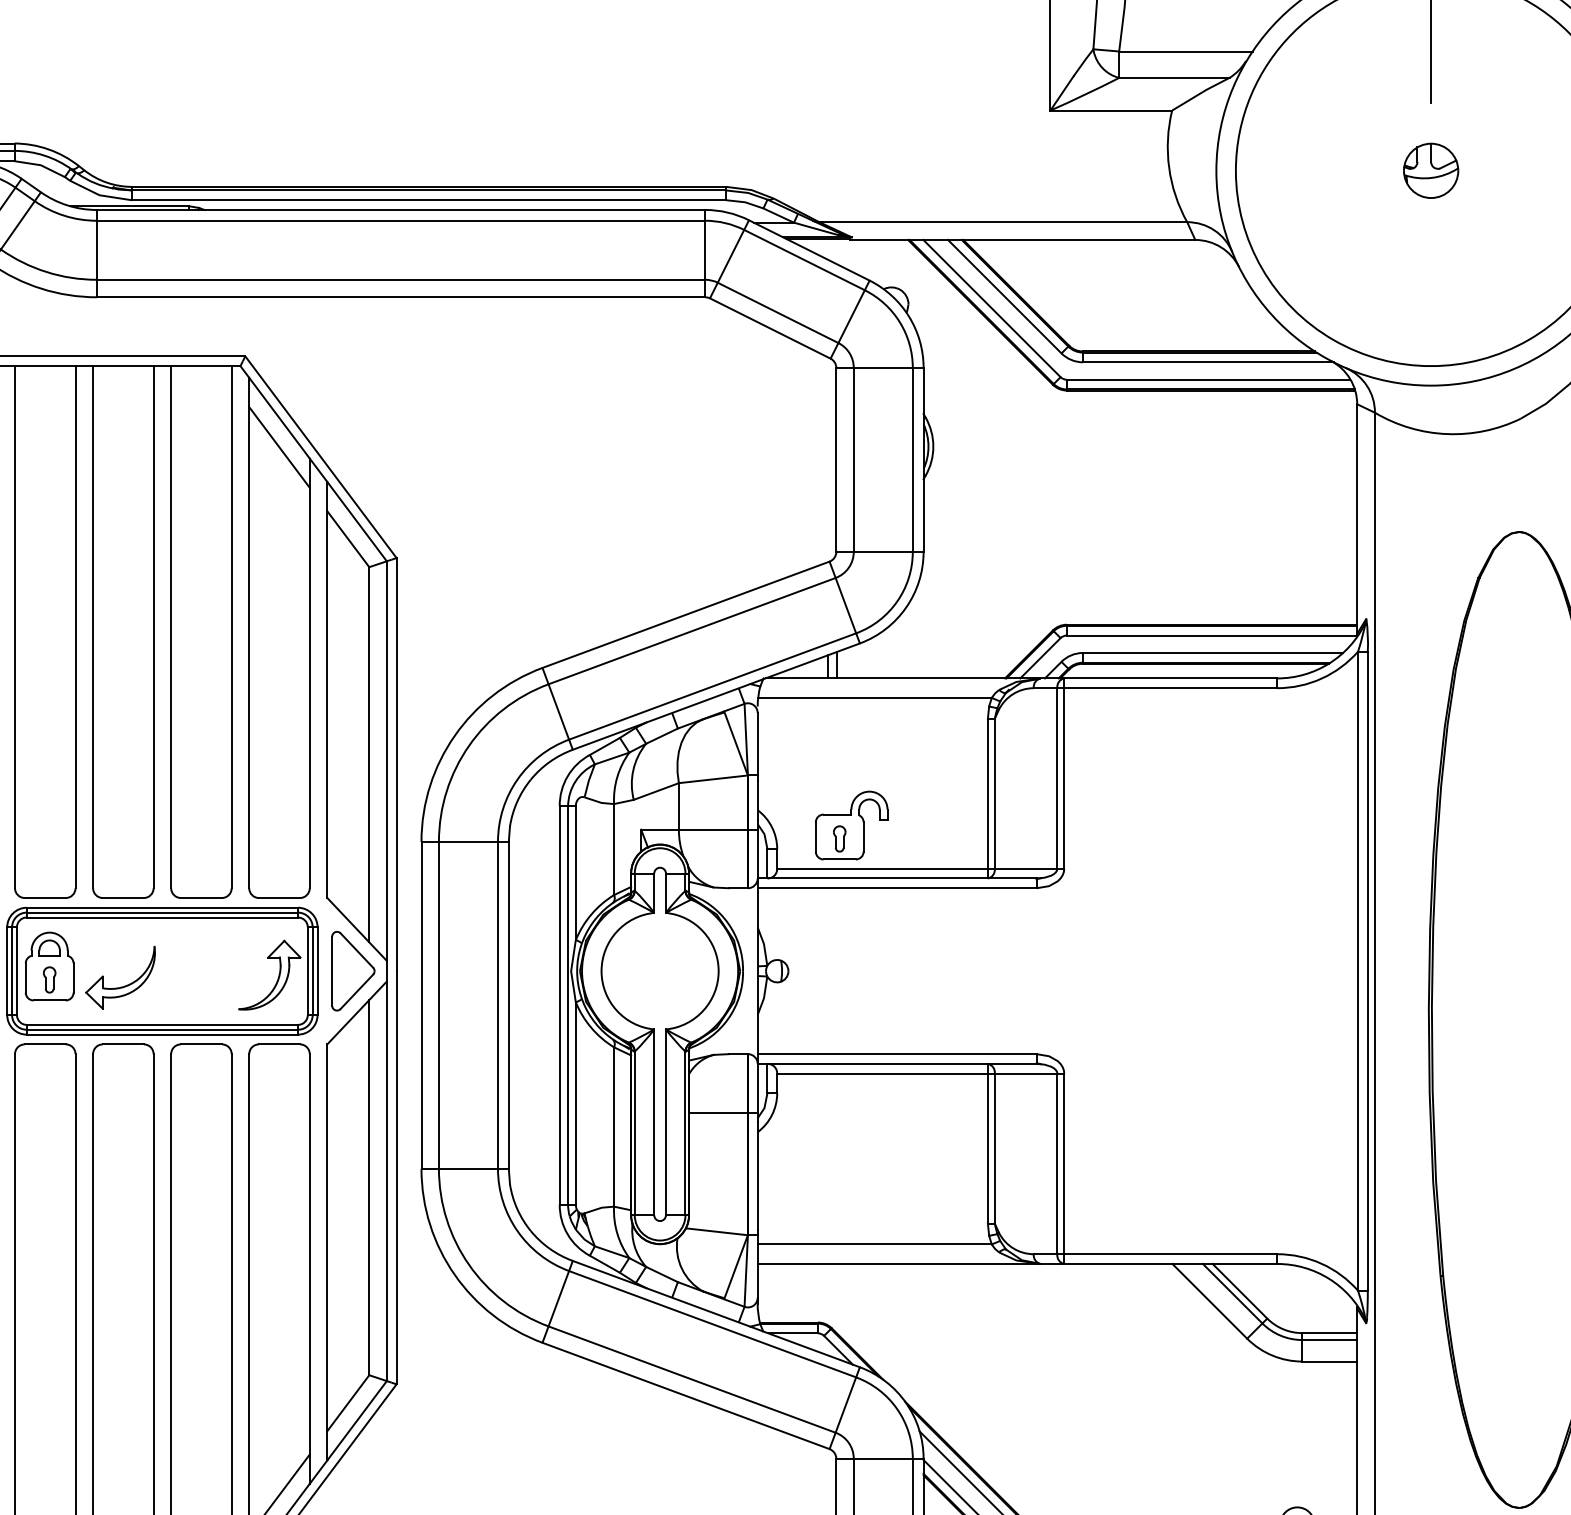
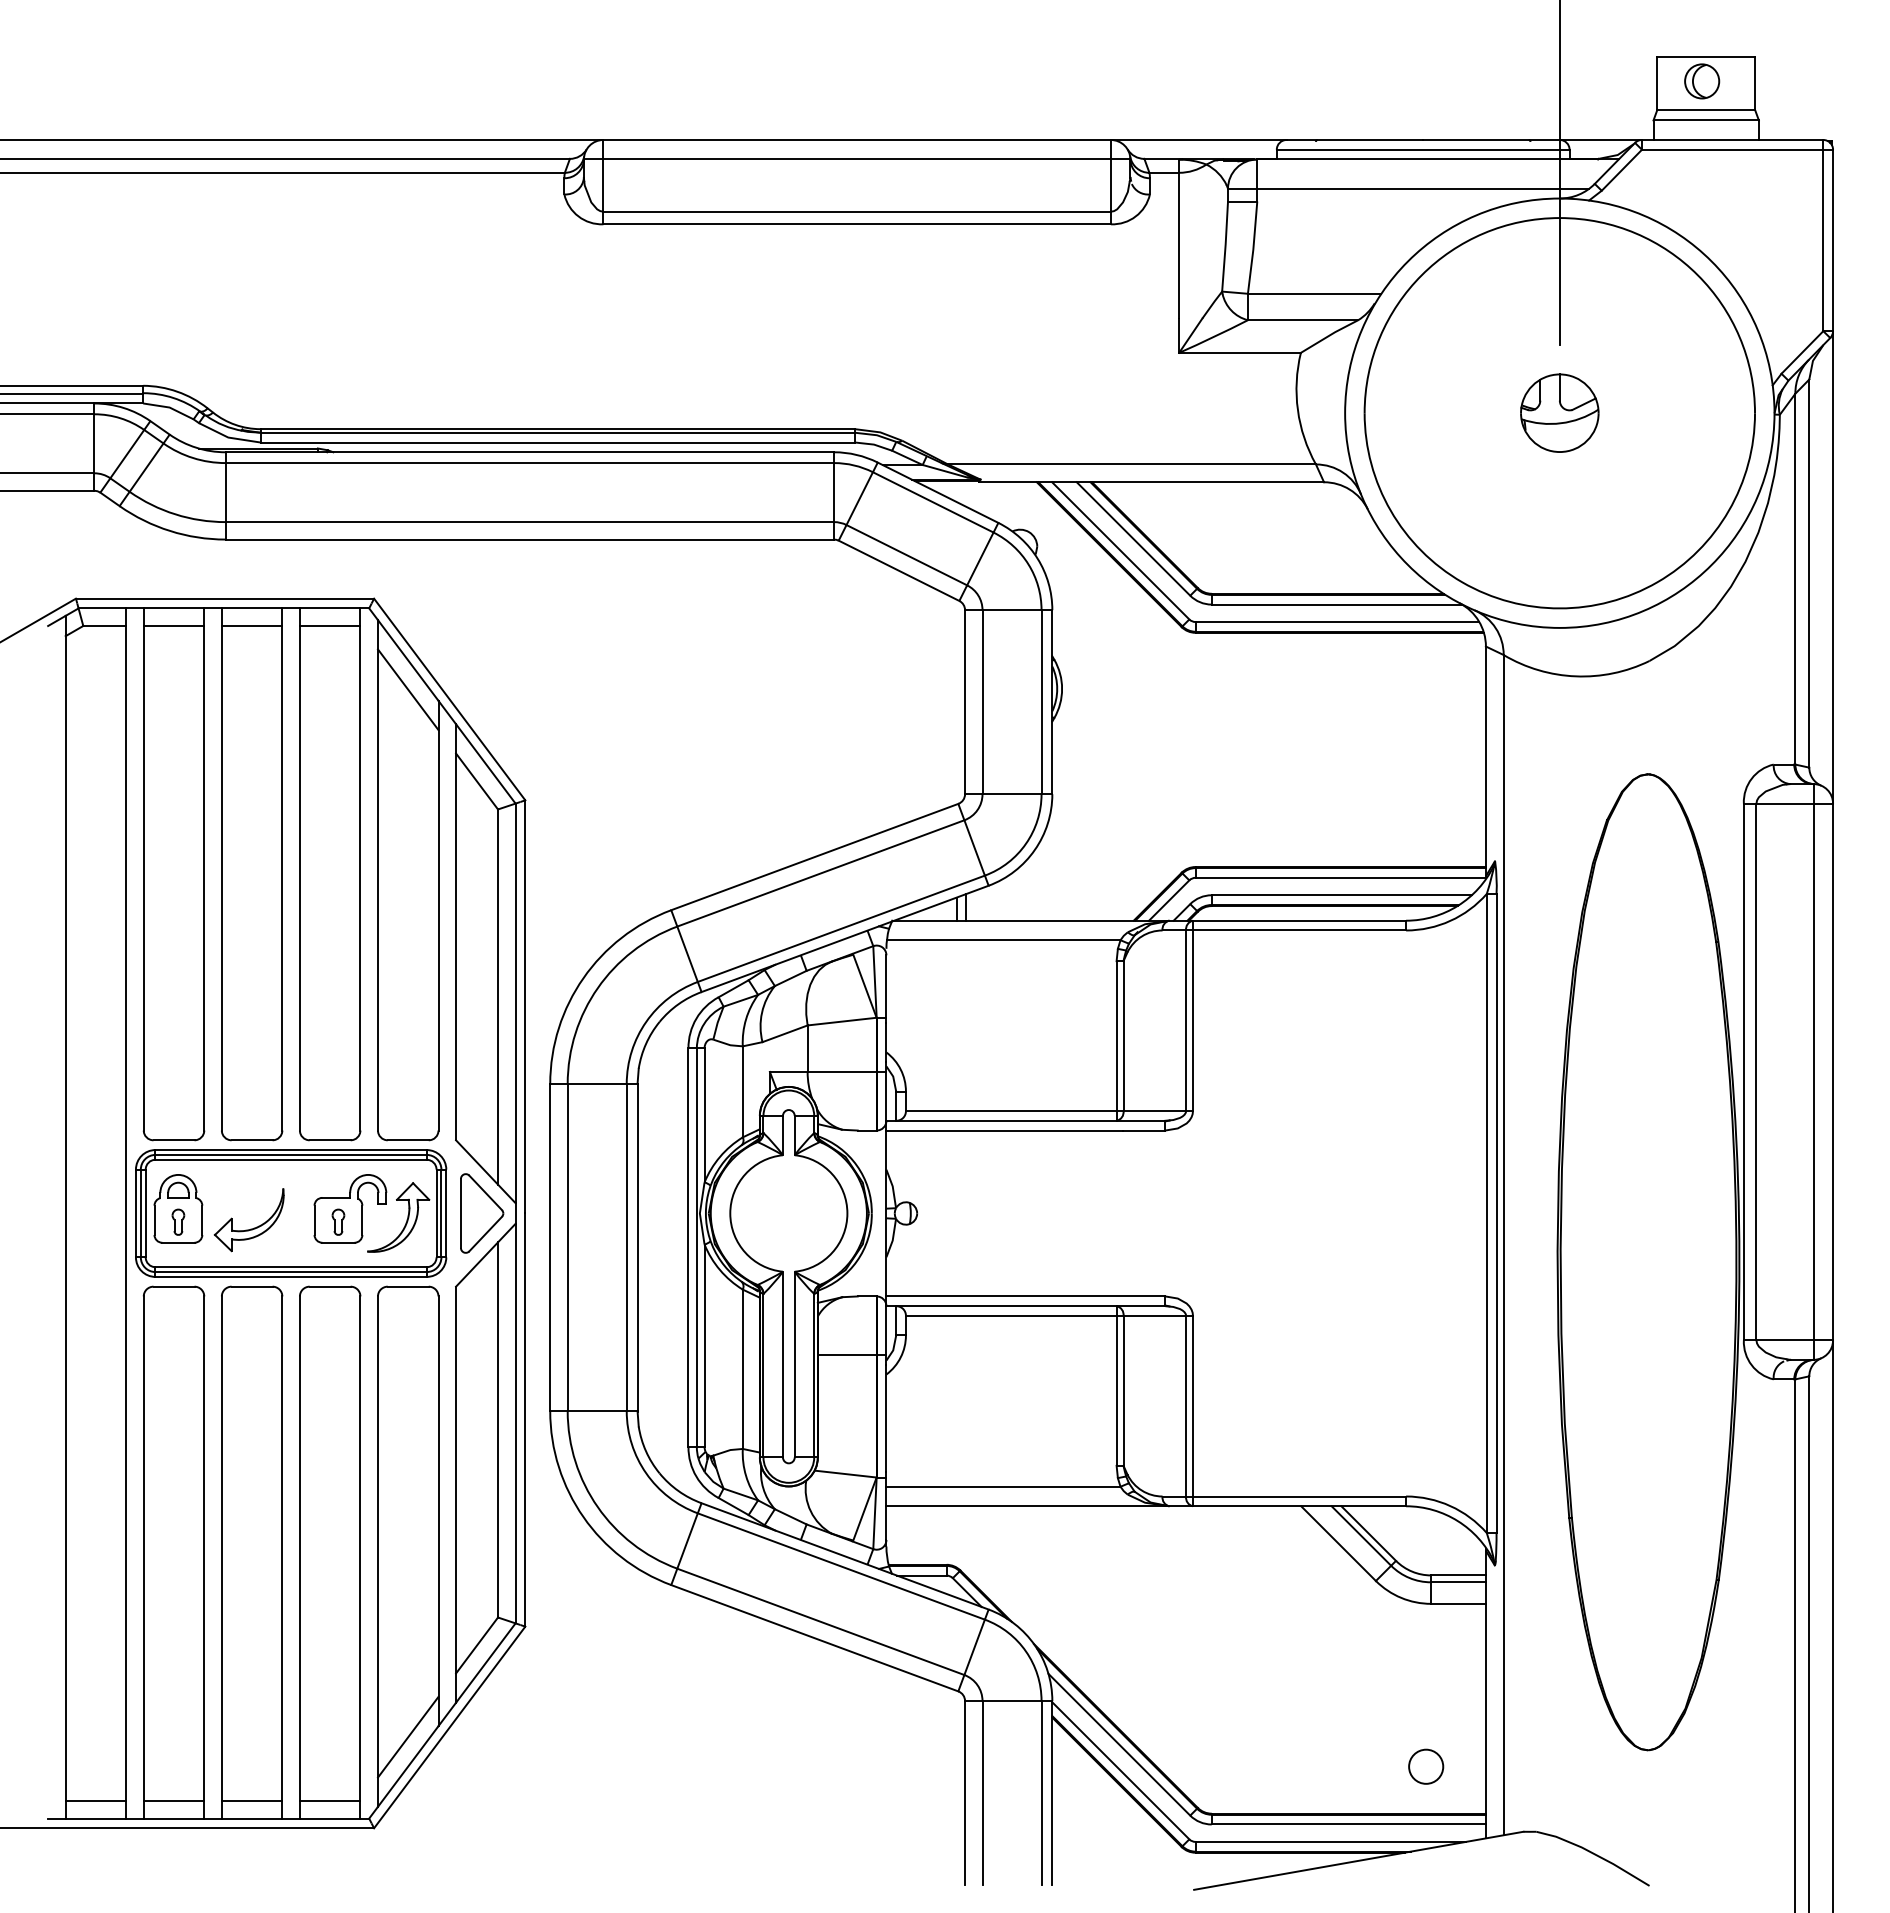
part: (1430, 170) -> (1559, 412), size x1.43
line: (44, 383) -> (173, 625), added
line: (122, 383) -> (251, 625), added
line: (200, 383) -> (329, 625), added
part: (851, 825) -> (350, 1208), moved

